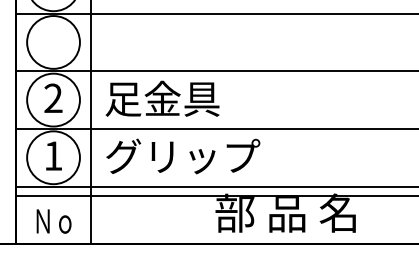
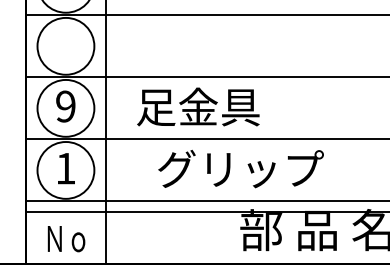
text: (53, 98) -> (65, 106), 2 -> 9
text: (162, 98) -> (198, 106), moved
text: (183, 156) -> (241, 169), moved

